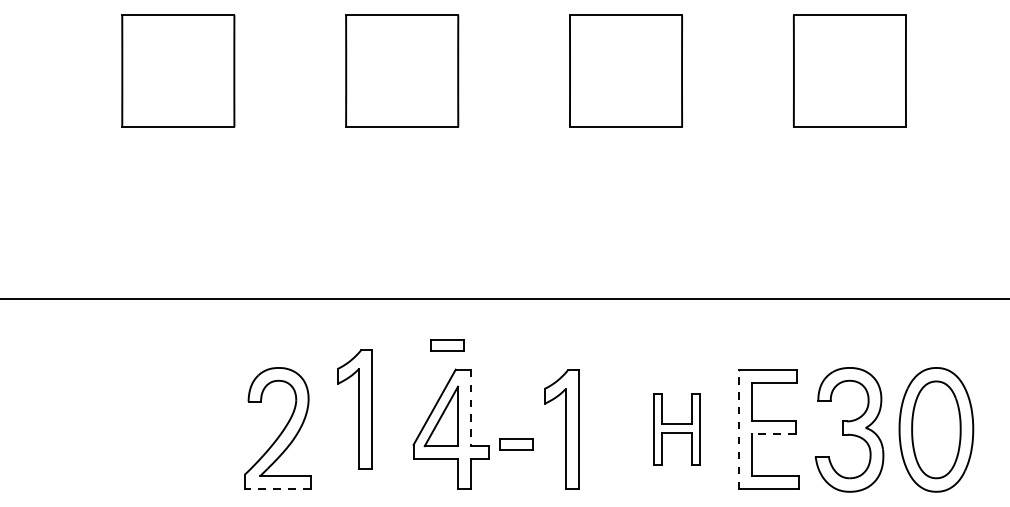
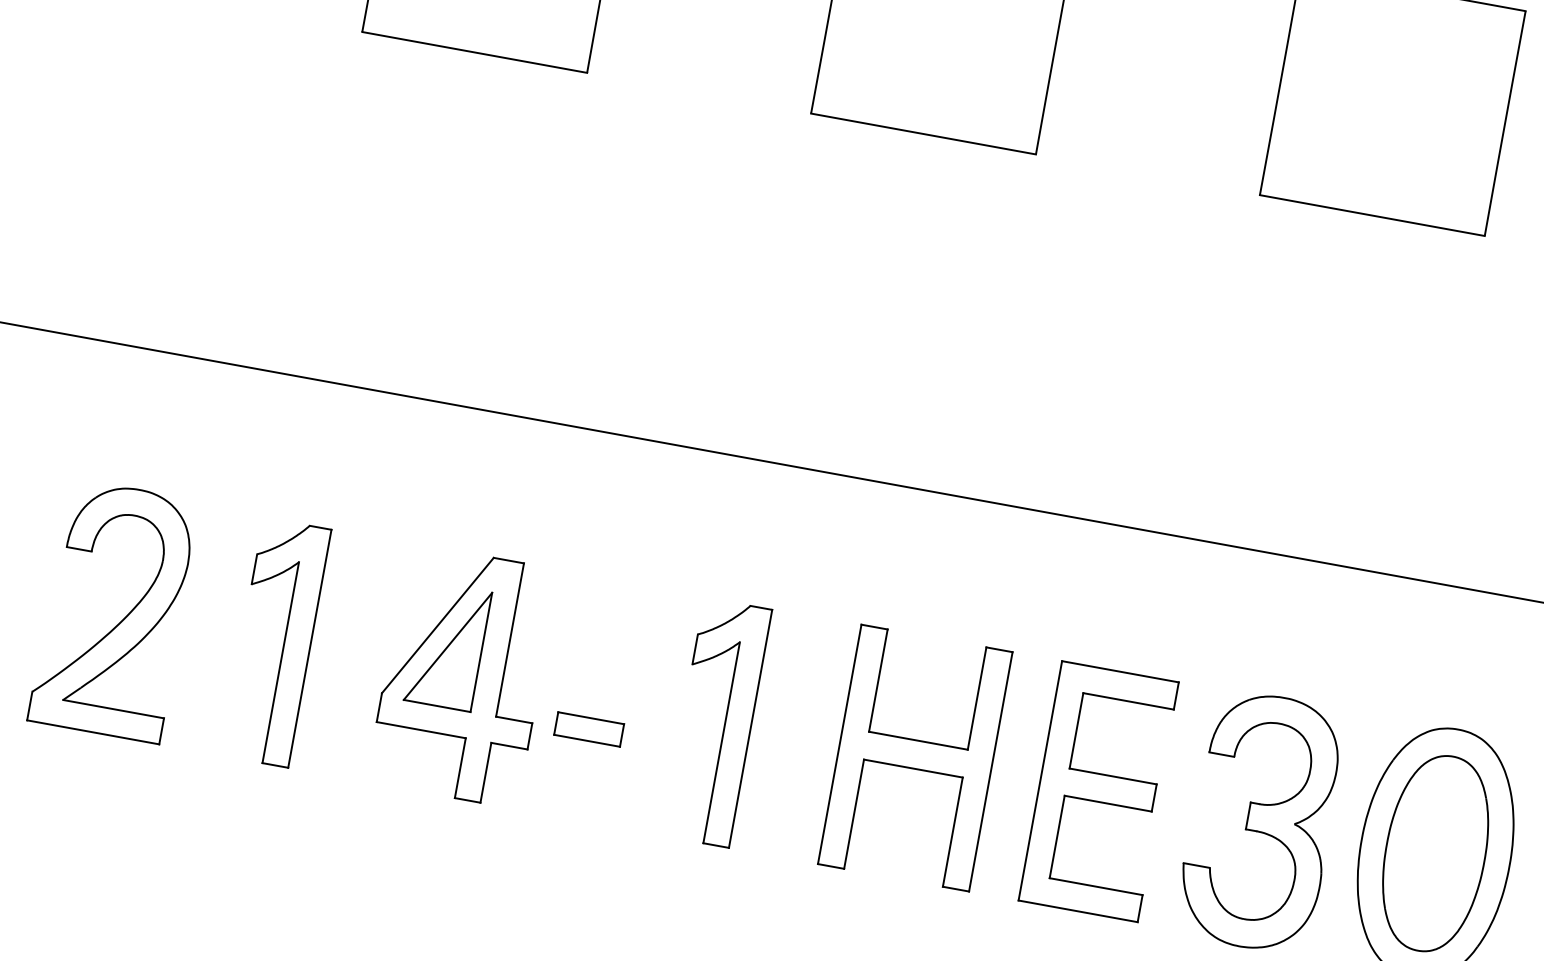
part: (447, 345) -> (486, 506), removed
line: (470, 408) -> (509, 641), dashed -> solid
part: (354, 409) -> (275, 641), moved
part: (561, 429) -> (716, 722), moved
part: (676, 429) -> (914, 758), size x1.67
line: (739, 429) -> (1040, 781), dashed -> solid
line: (773, 434) -> (1107, 803), dashed -> solid
line: (277, 489) -> (92, 733), dashed -> solid

